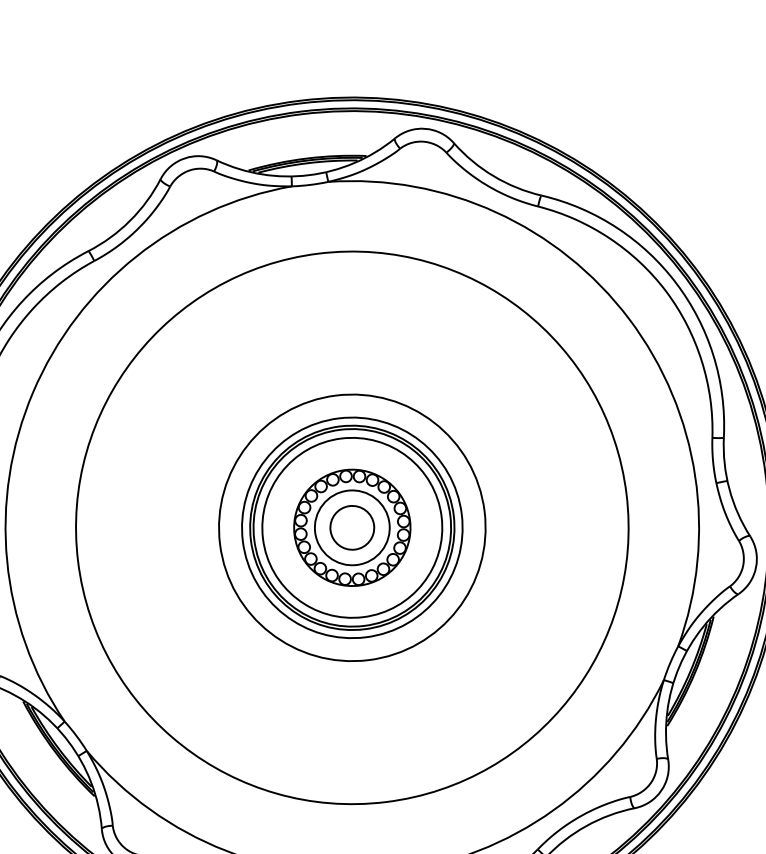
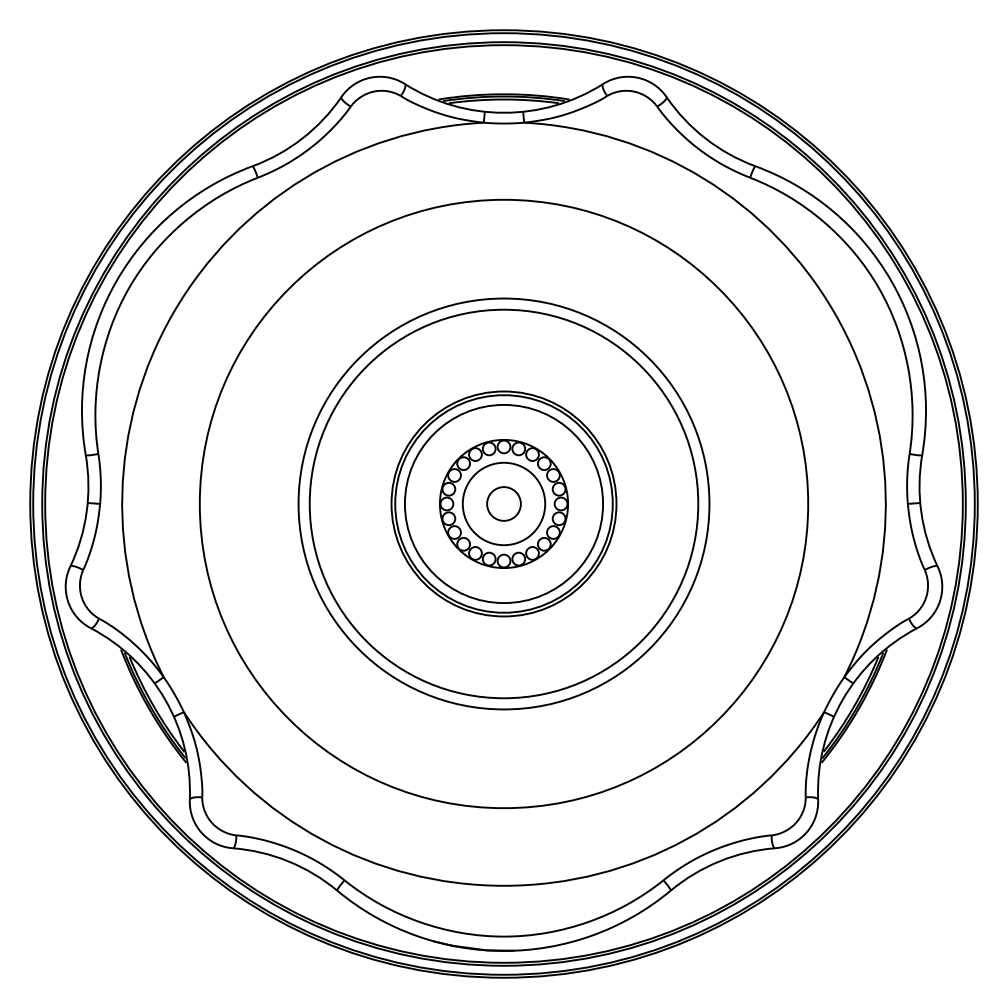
circle: (351, 527) -> (503, 503), size x0.7
circle: (351, 527) -> (503, 503), size x1.4
circle: (351, 527) -> (503, 503), size x1.6

